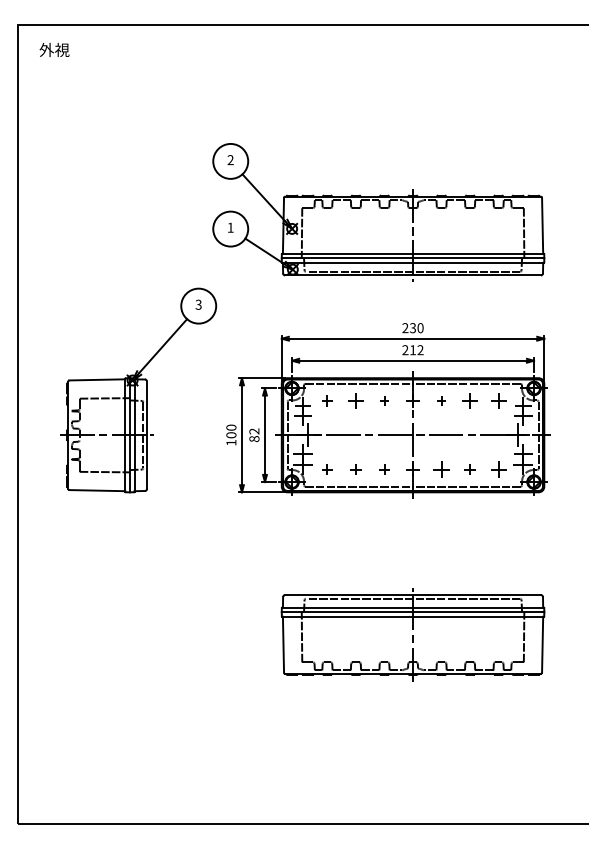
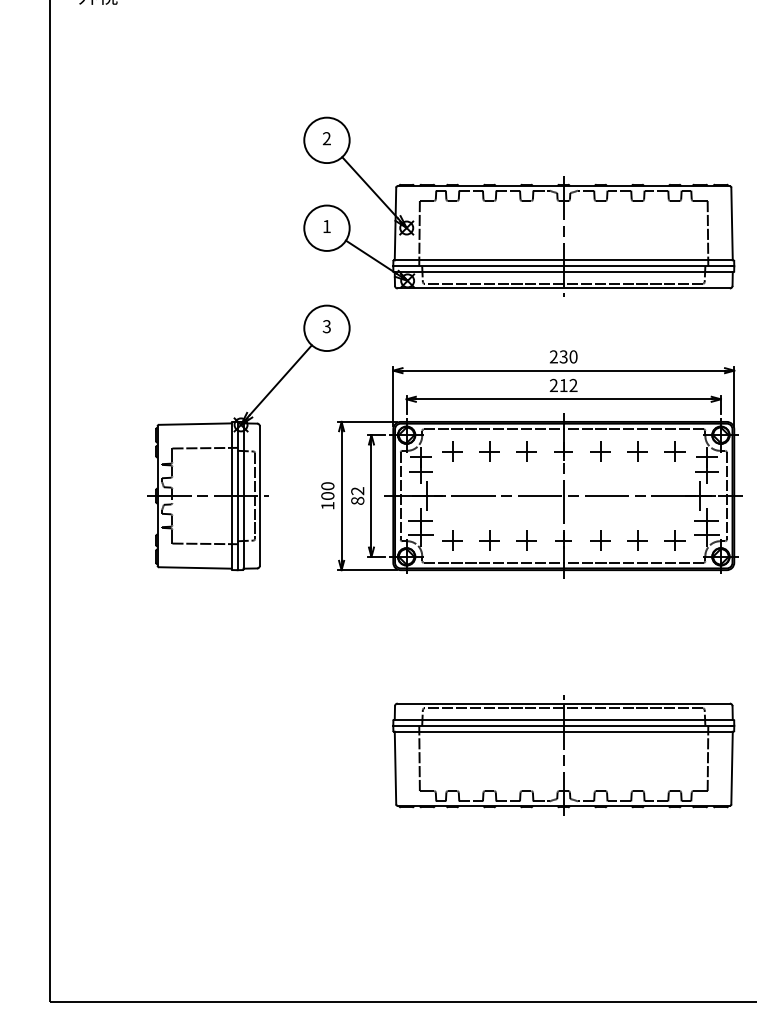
part: (138, 390) -> (248, 437), moved
part: (327, 400) -> (452, 450), size x1.43
part: (384, 400) -> (526, 450), size x1.67
part: (441, 400) -> (600, 450), size x1.67
part: (327, 469) -> (452, 540), size x1.43
part: (355, 469) -> (489, 540), size x1.43
part: (384, 469) -> (526, 540), size x1.43
part: (469, 469) -> (637, 540), size x1.43

